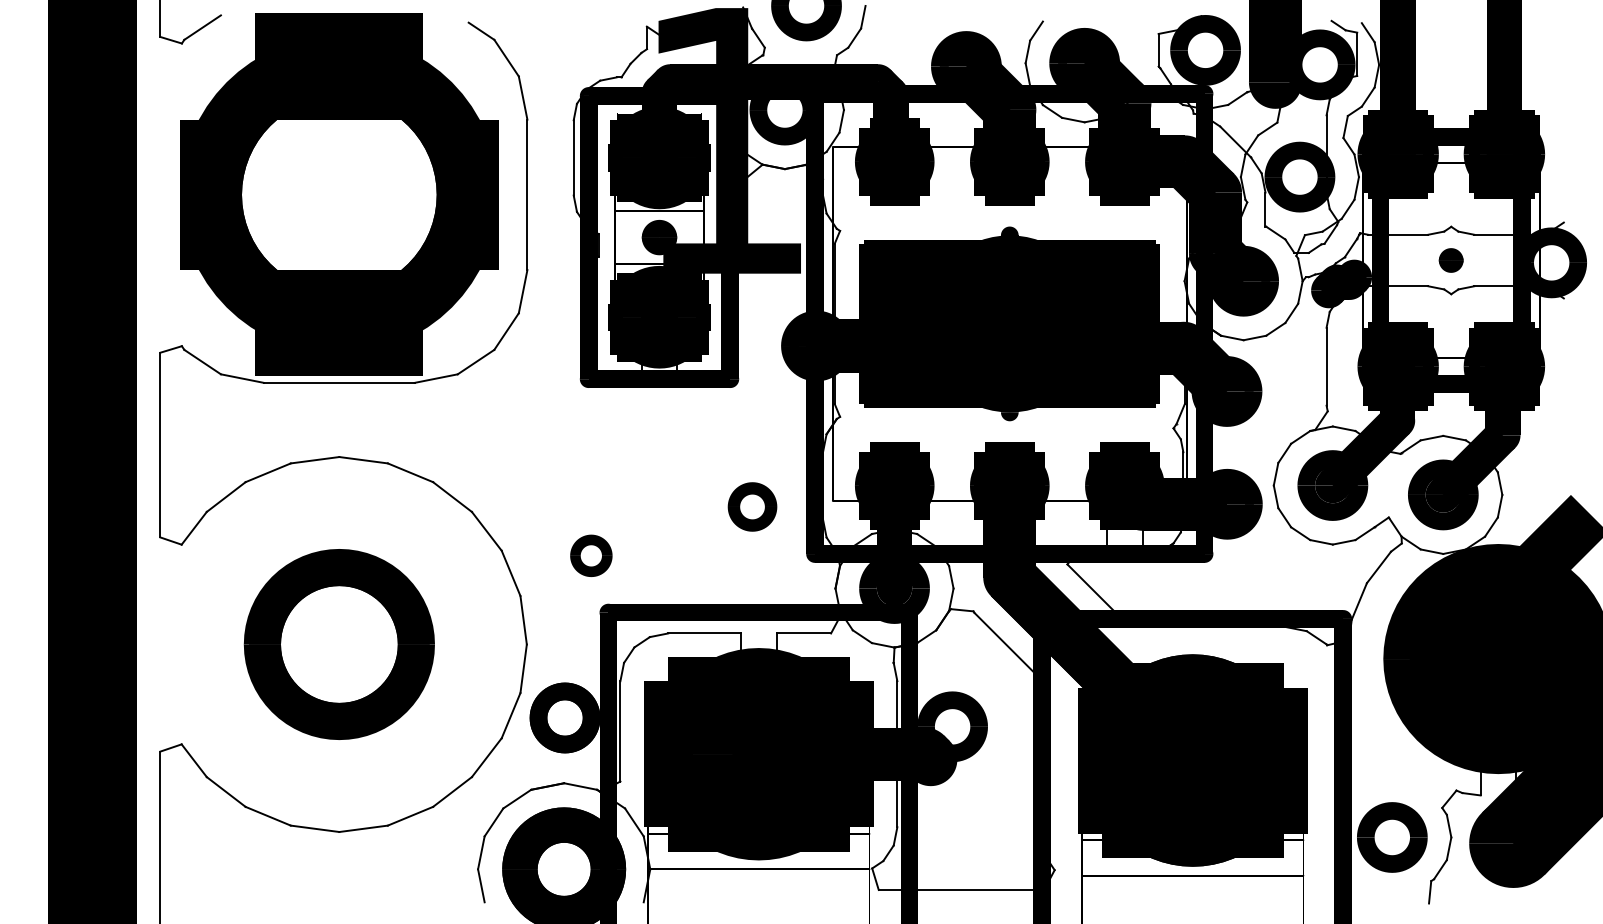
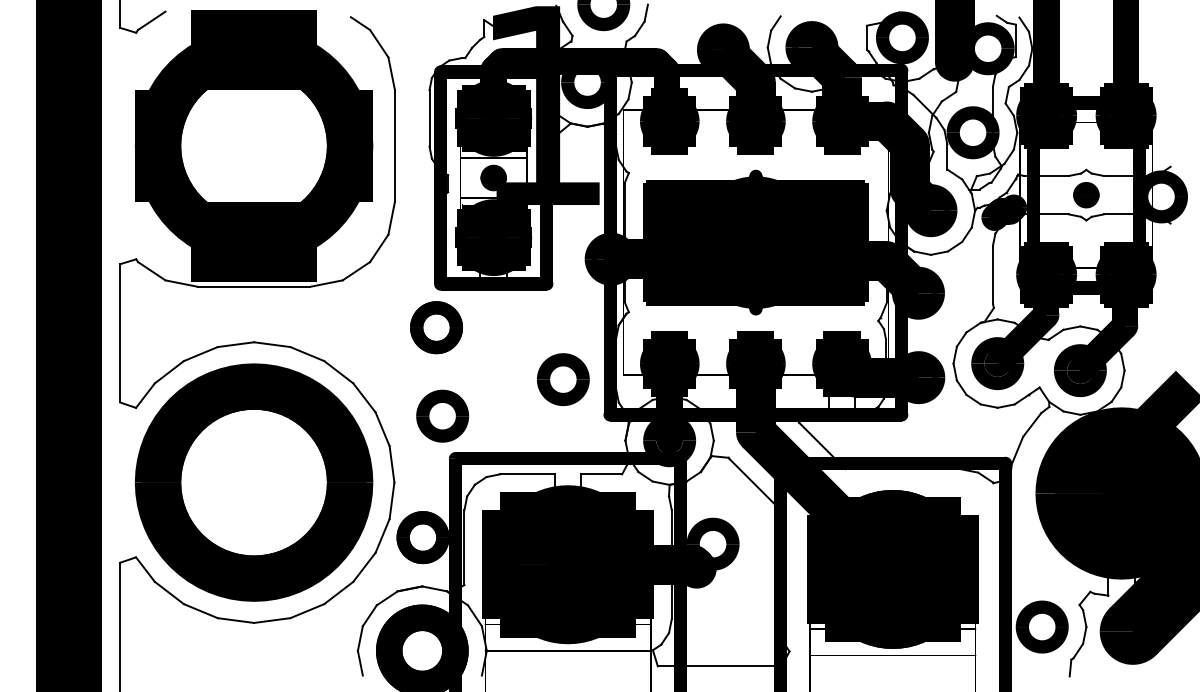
part: (1450, 260) -> (1085, 195), size x1.43
part: (582, 437) -> (436, 327), added
part: (752, 506) -> (563, 379), size x1.43
part: (591, 555) -> (442, 415), size x1.67
part: (339, 644) -> (254, 482), size x1.67

